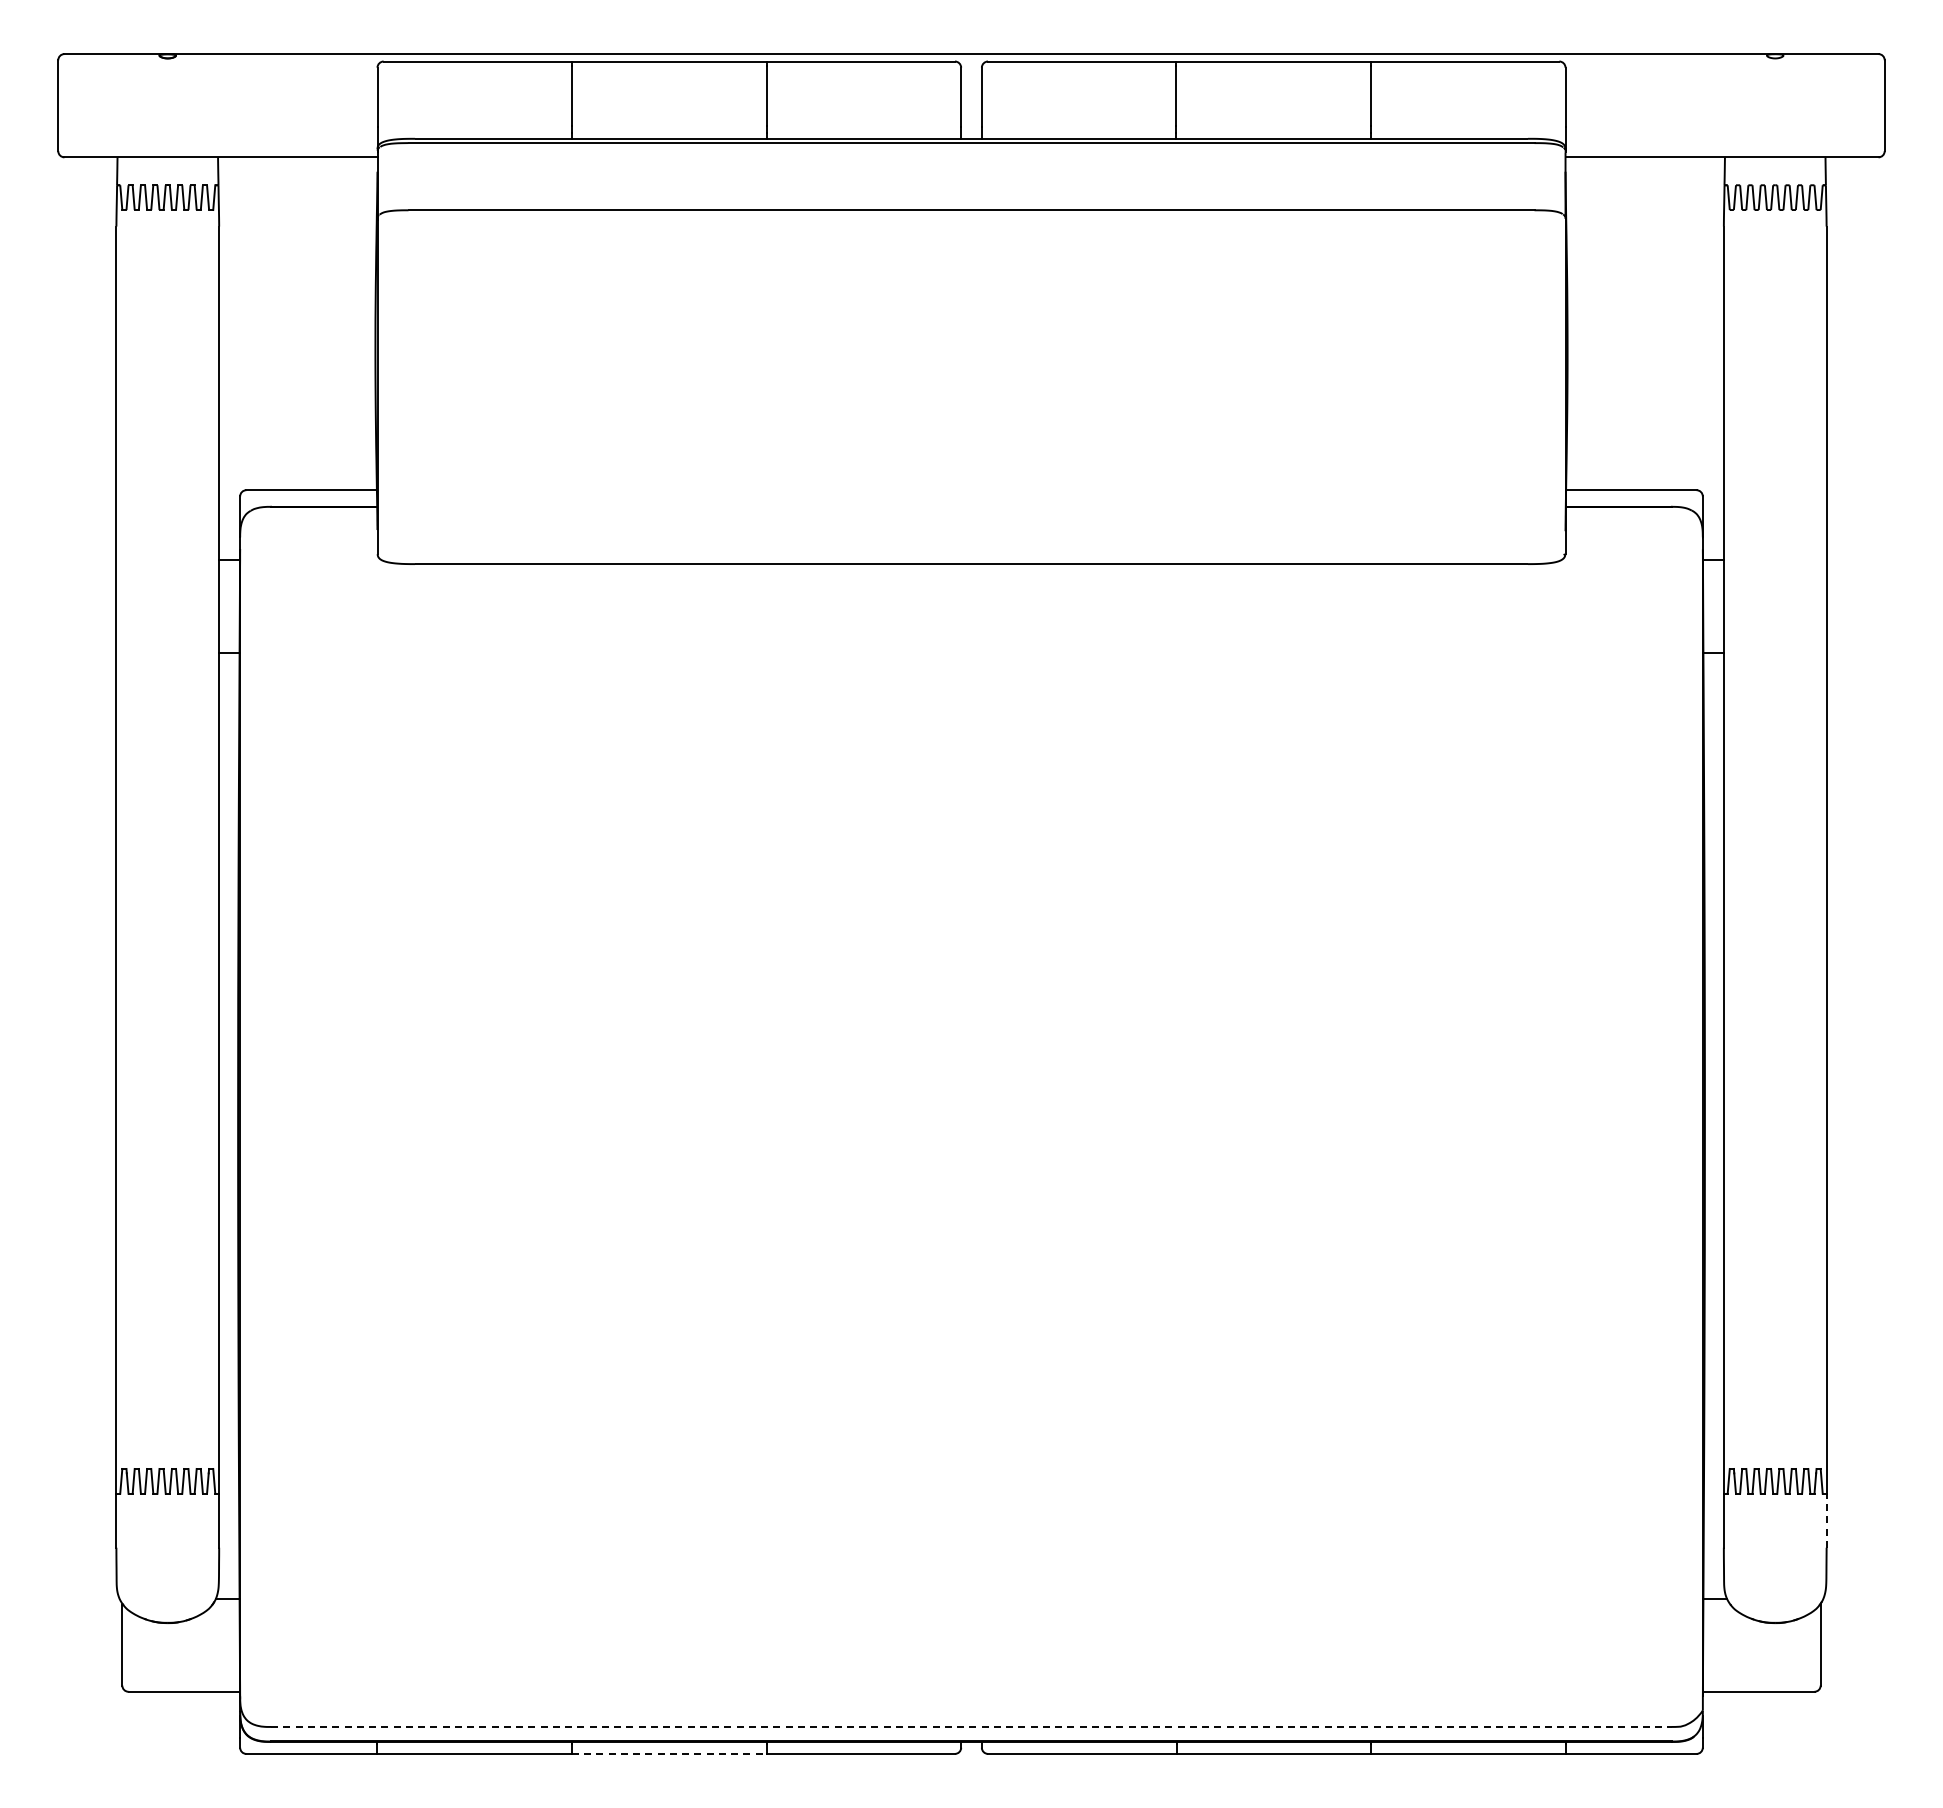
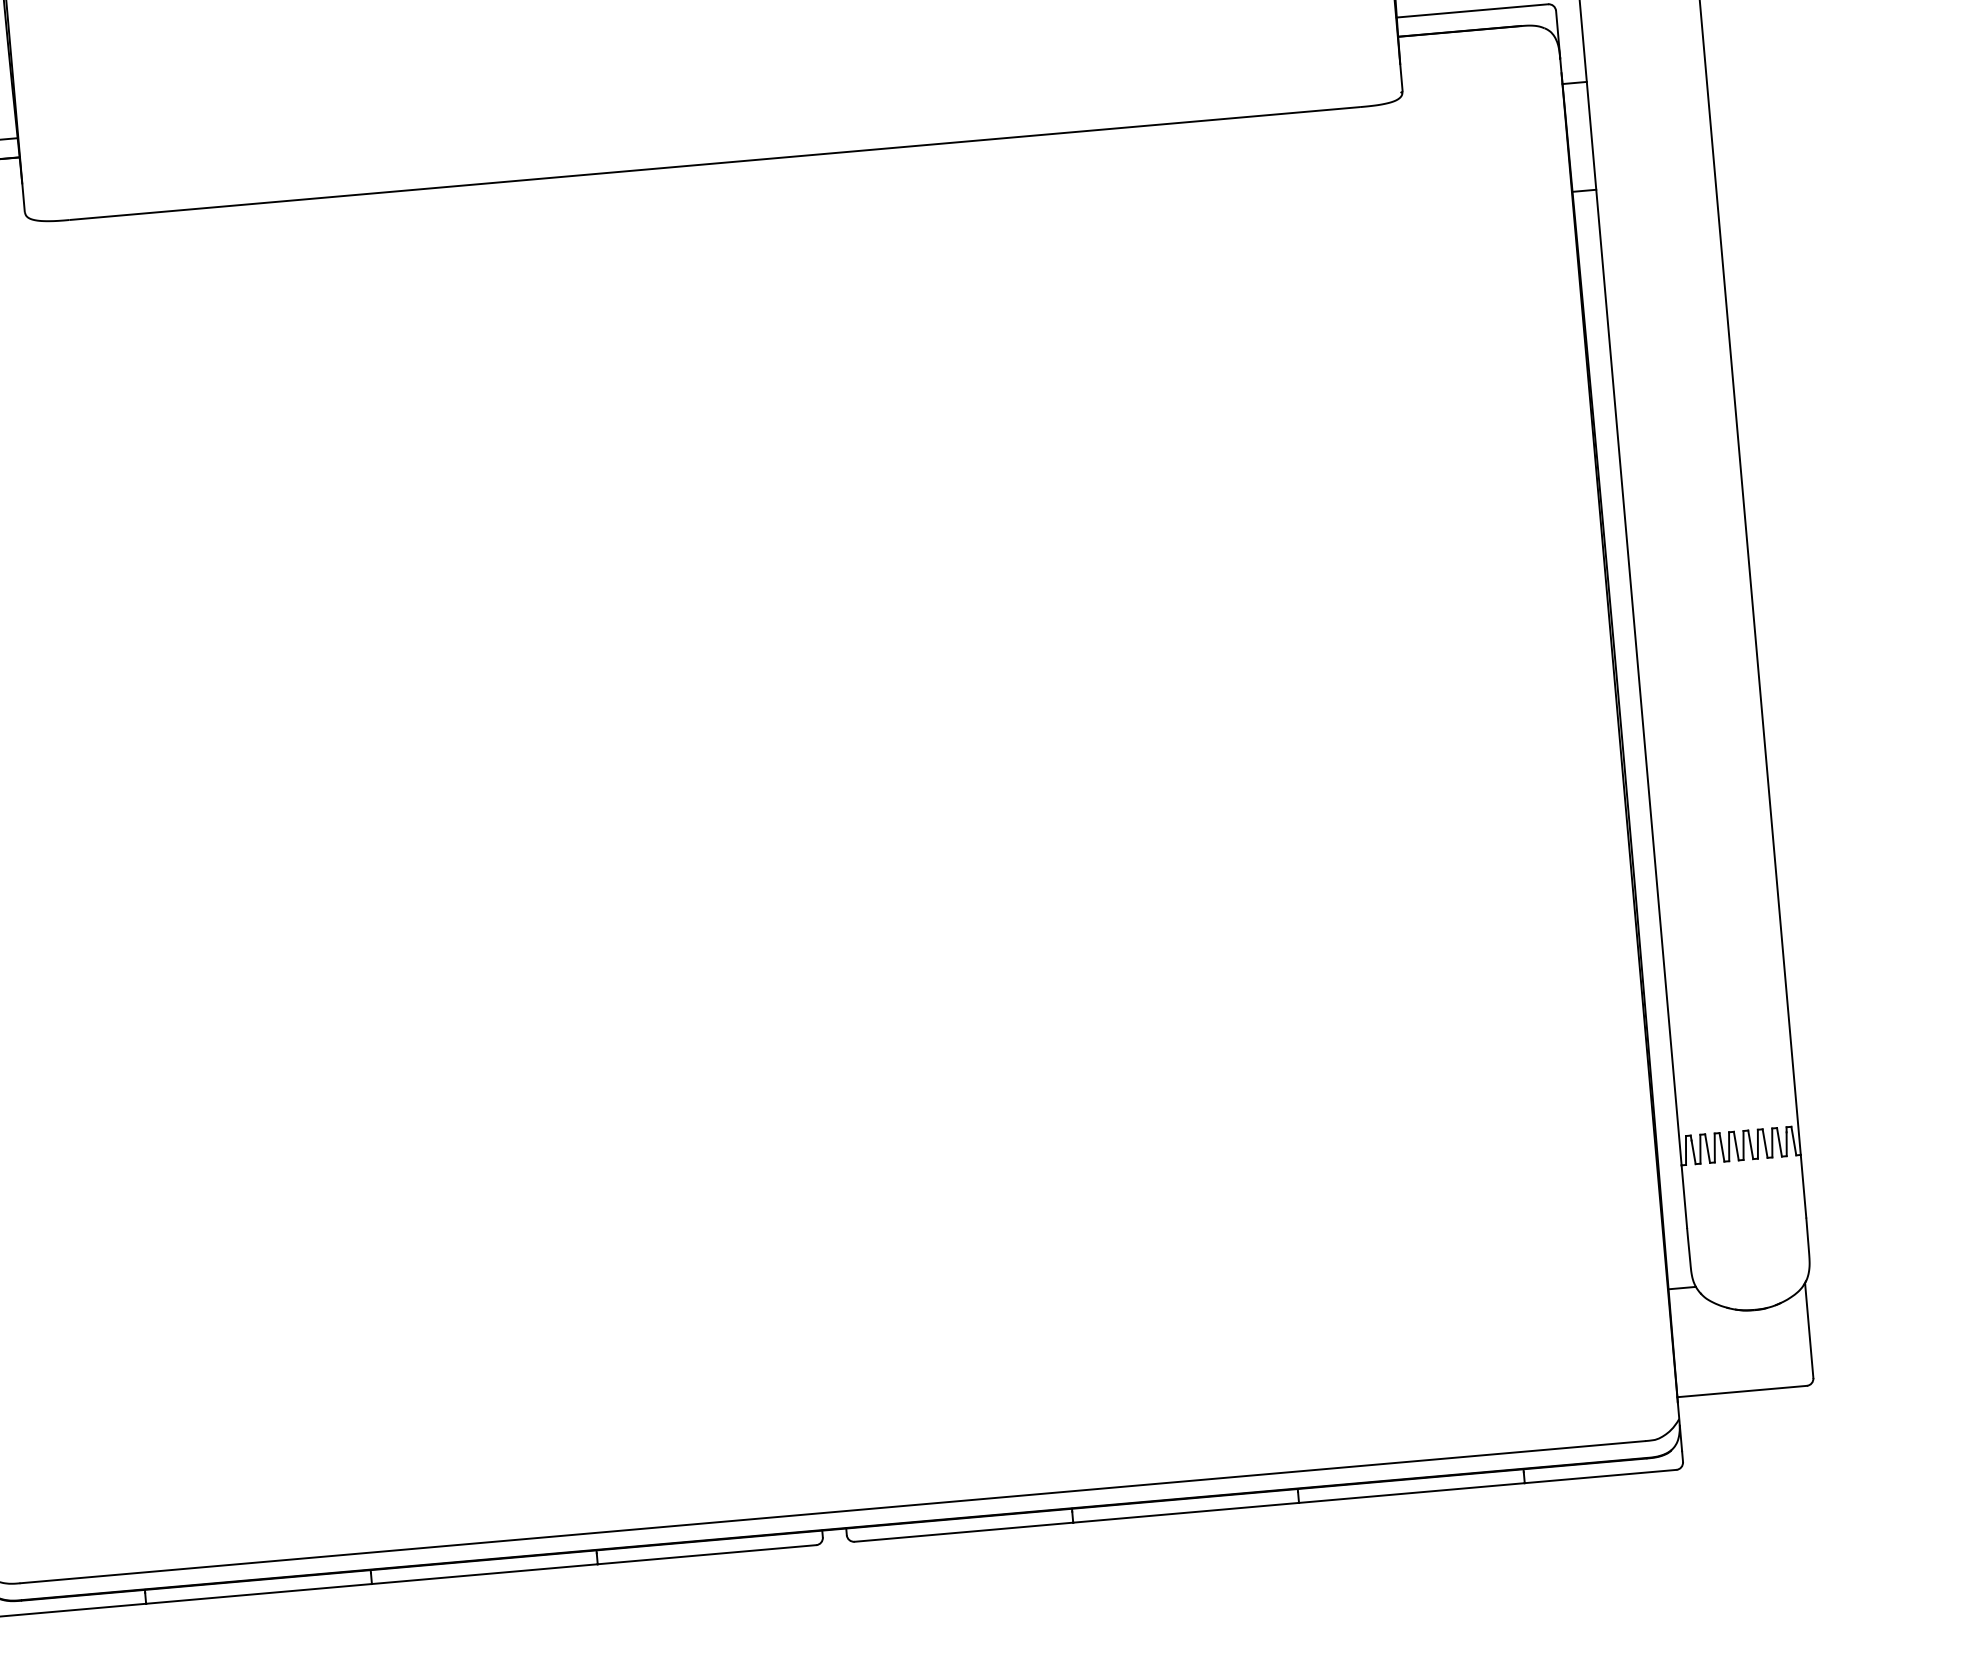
line: (1826, 1520) -> (1803, 1185), dashed -> solid
line: (972, 1726) -> (833, 1511), dashed -> solid
line: (669, 1753) -> (485, 1573), dashed -> solid

